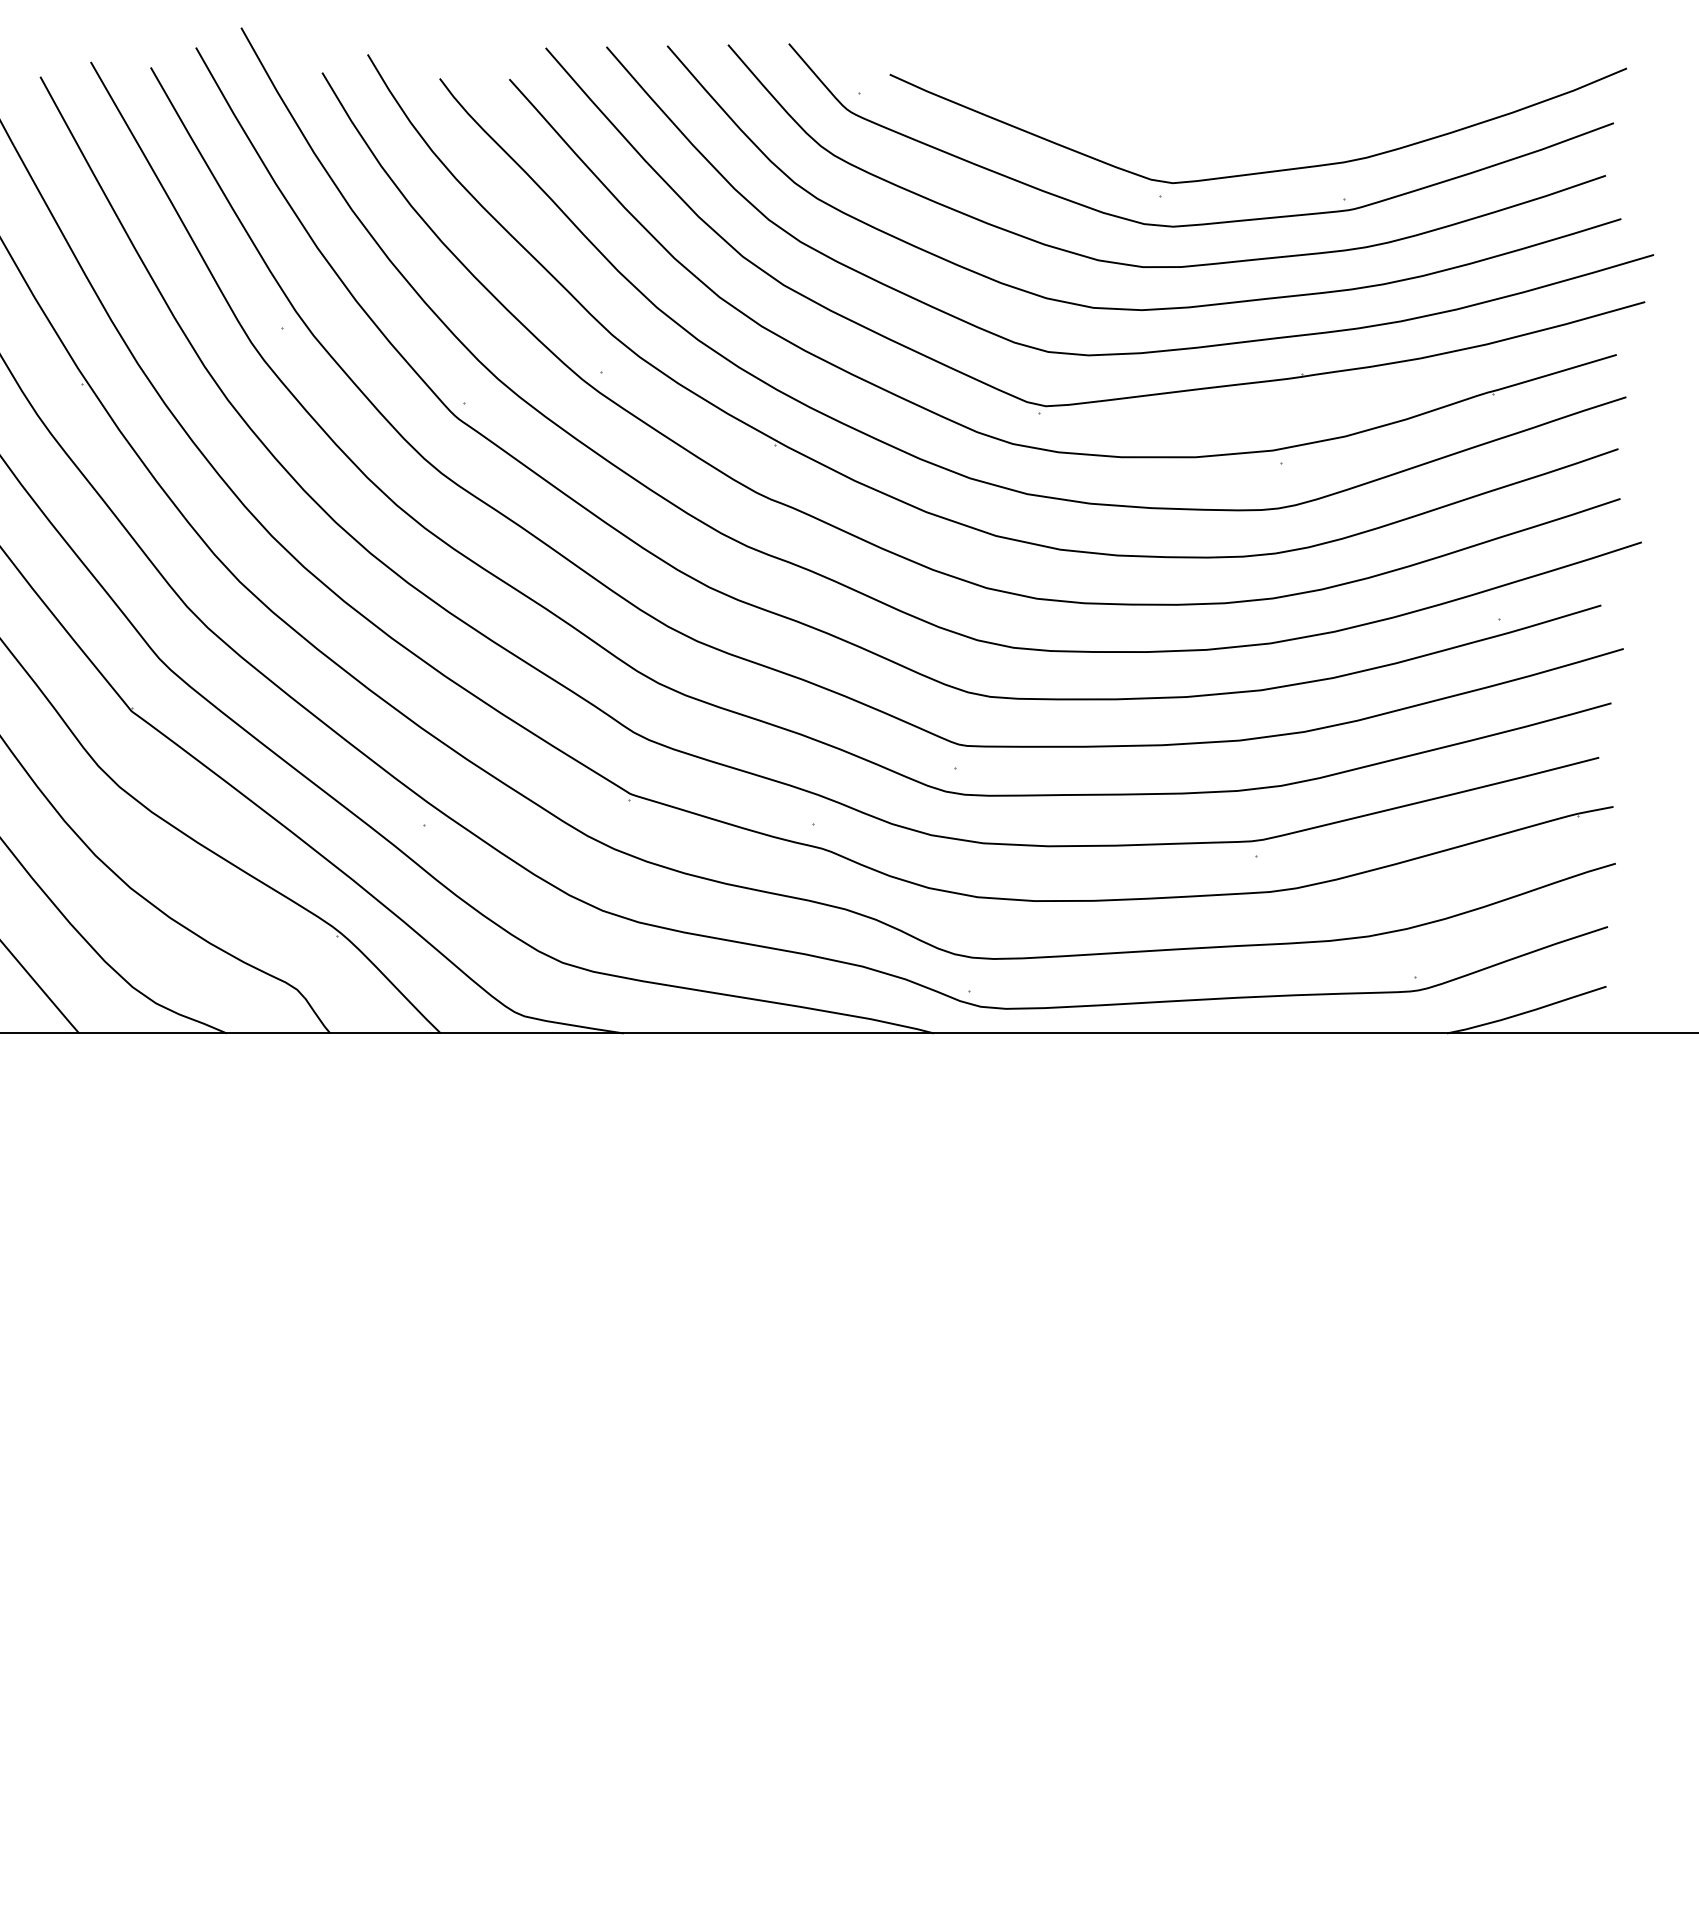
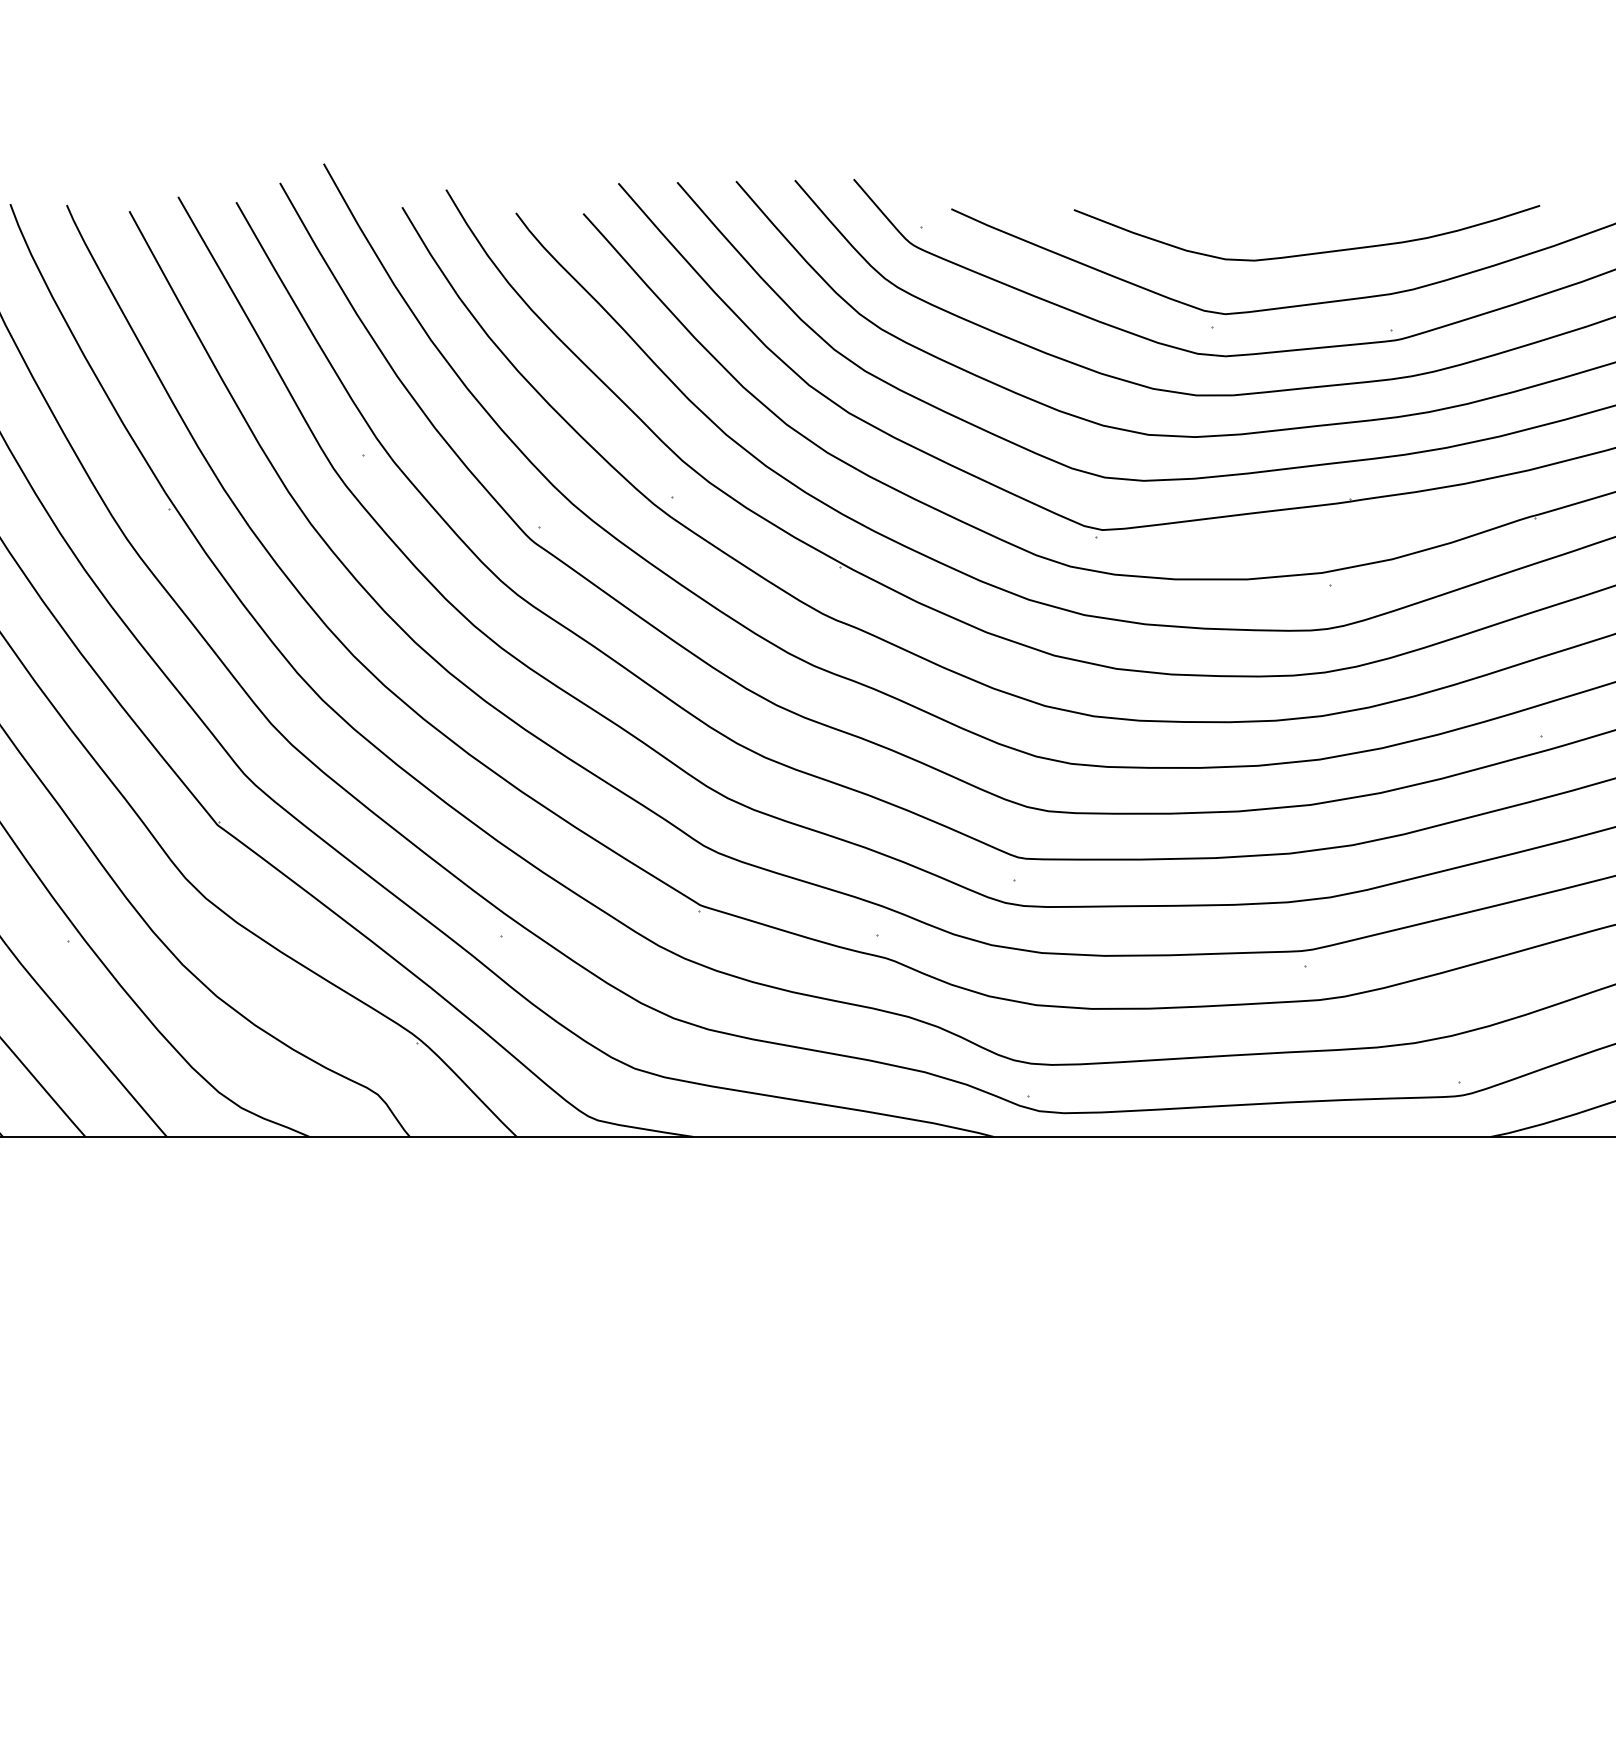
curve: (1257, 120) -> (1307, 253), added

